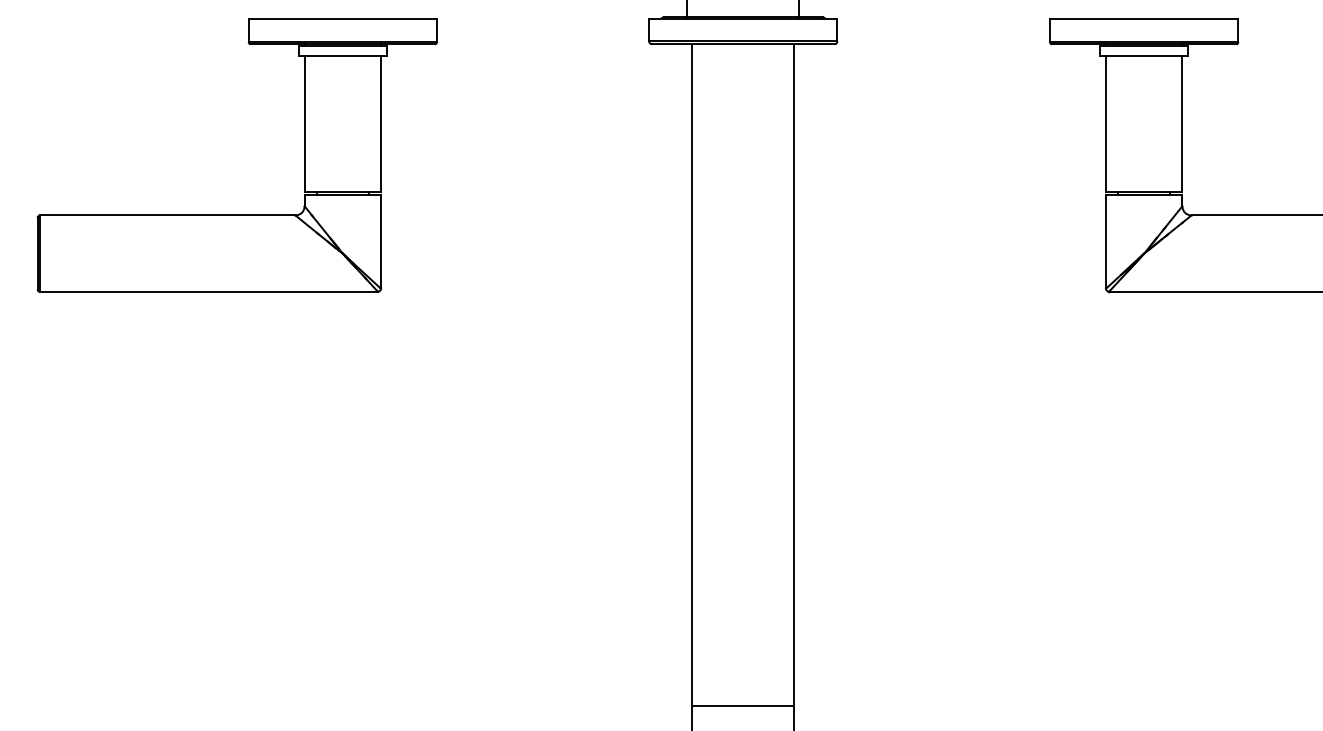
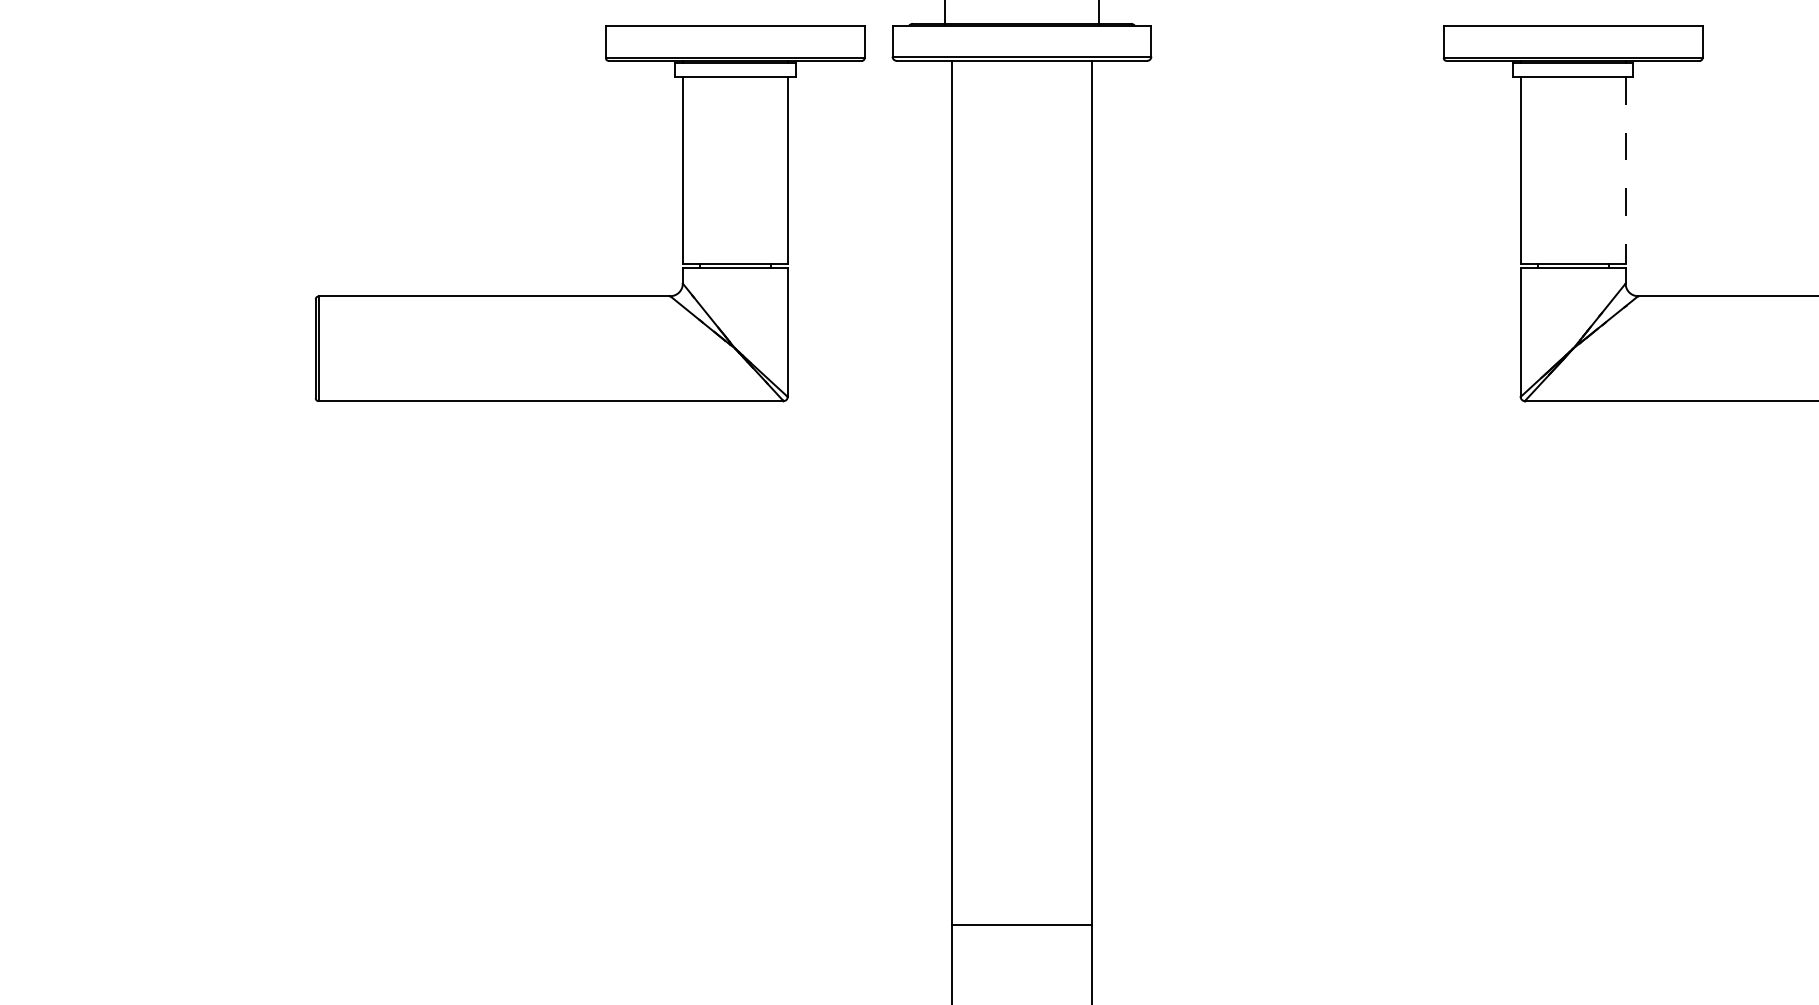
line: (1182, 124) -> (1625, 171), solid -> dashed
part: (236, 214) -> (589, 294), moved
line: (743, 705) -> (1022, 924), moved

